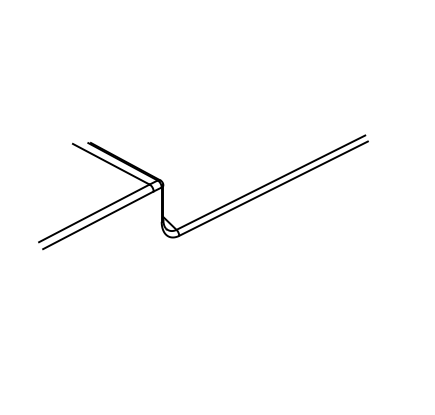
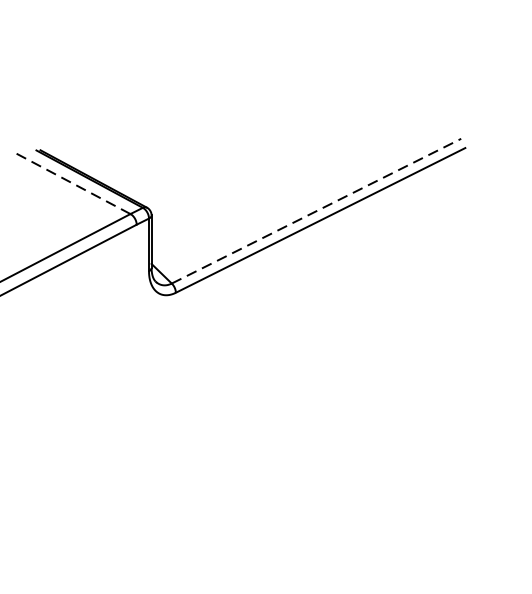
line: (110, 164) -> (70, 183), solid -> dashed
line: (271, 182) -> (317, 210), solid -> dashed

